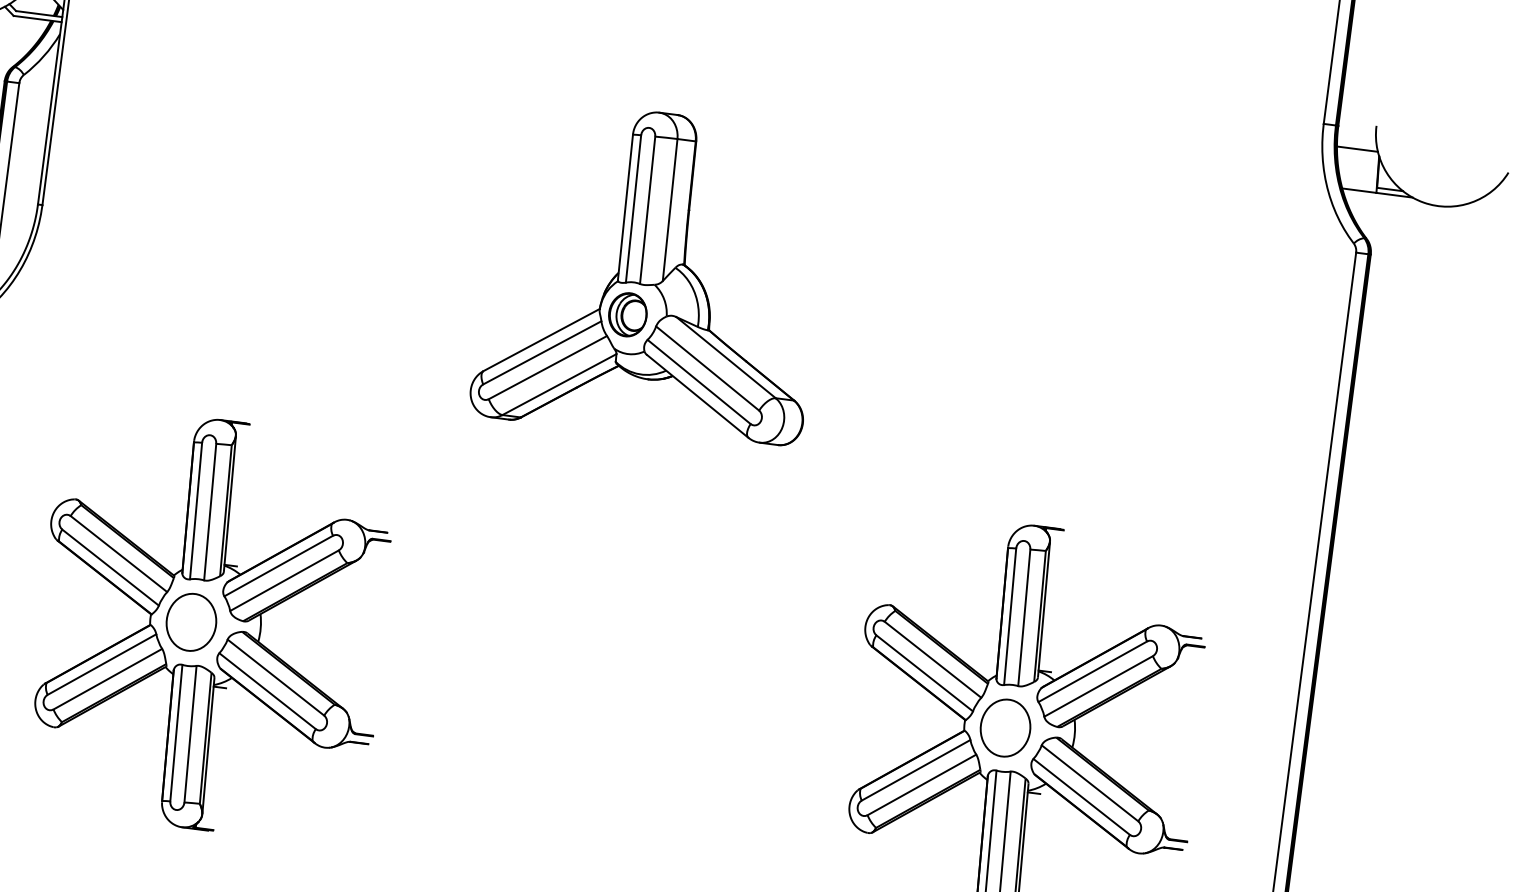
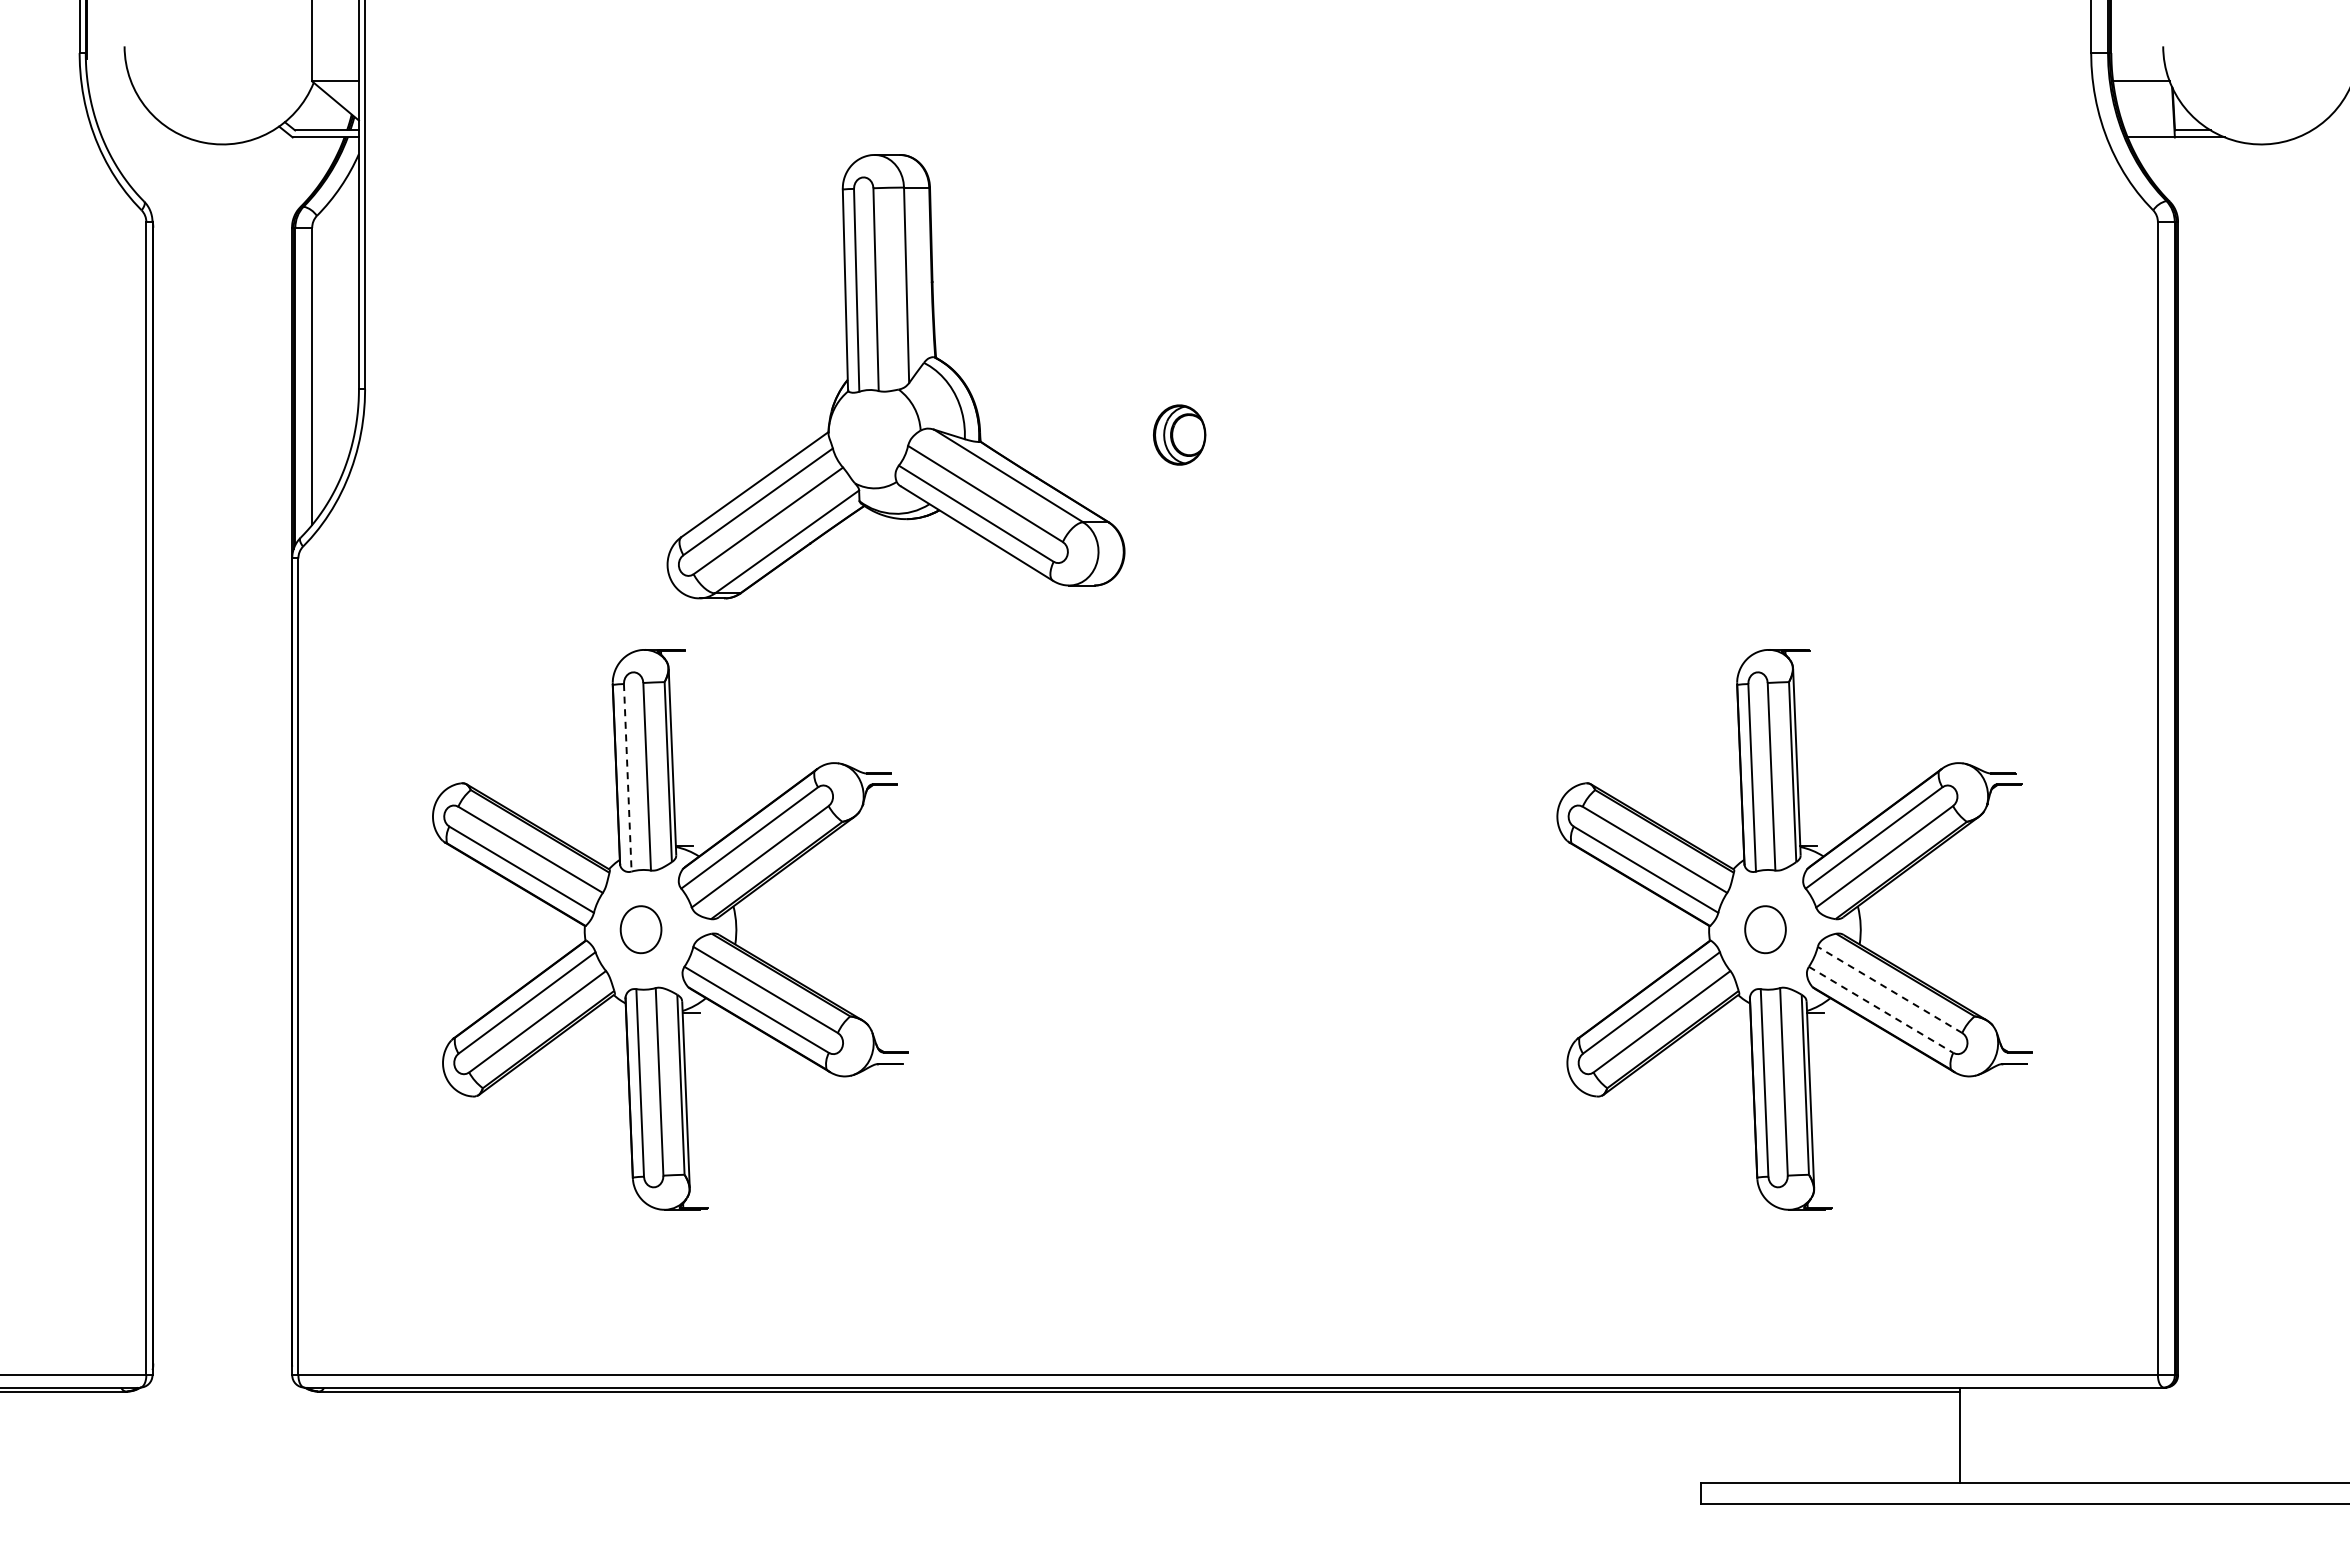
part: (653, 275) -> (895, 376), moved
line: (195, 510) -> (627, 777), solid -> dashed
part: (191, 622) -> (640, 929), size x0.6
part: (1005, 727) -> (1765, 929), size x0.6
line: (1089, 782) -> (1889, 989), solid -> dashed
line: (1081, 797) -> (1881, 1010), solid -> dashed

